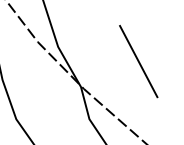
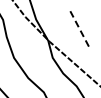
line: (138, 61) -> (78, 27), solid -> dashed

